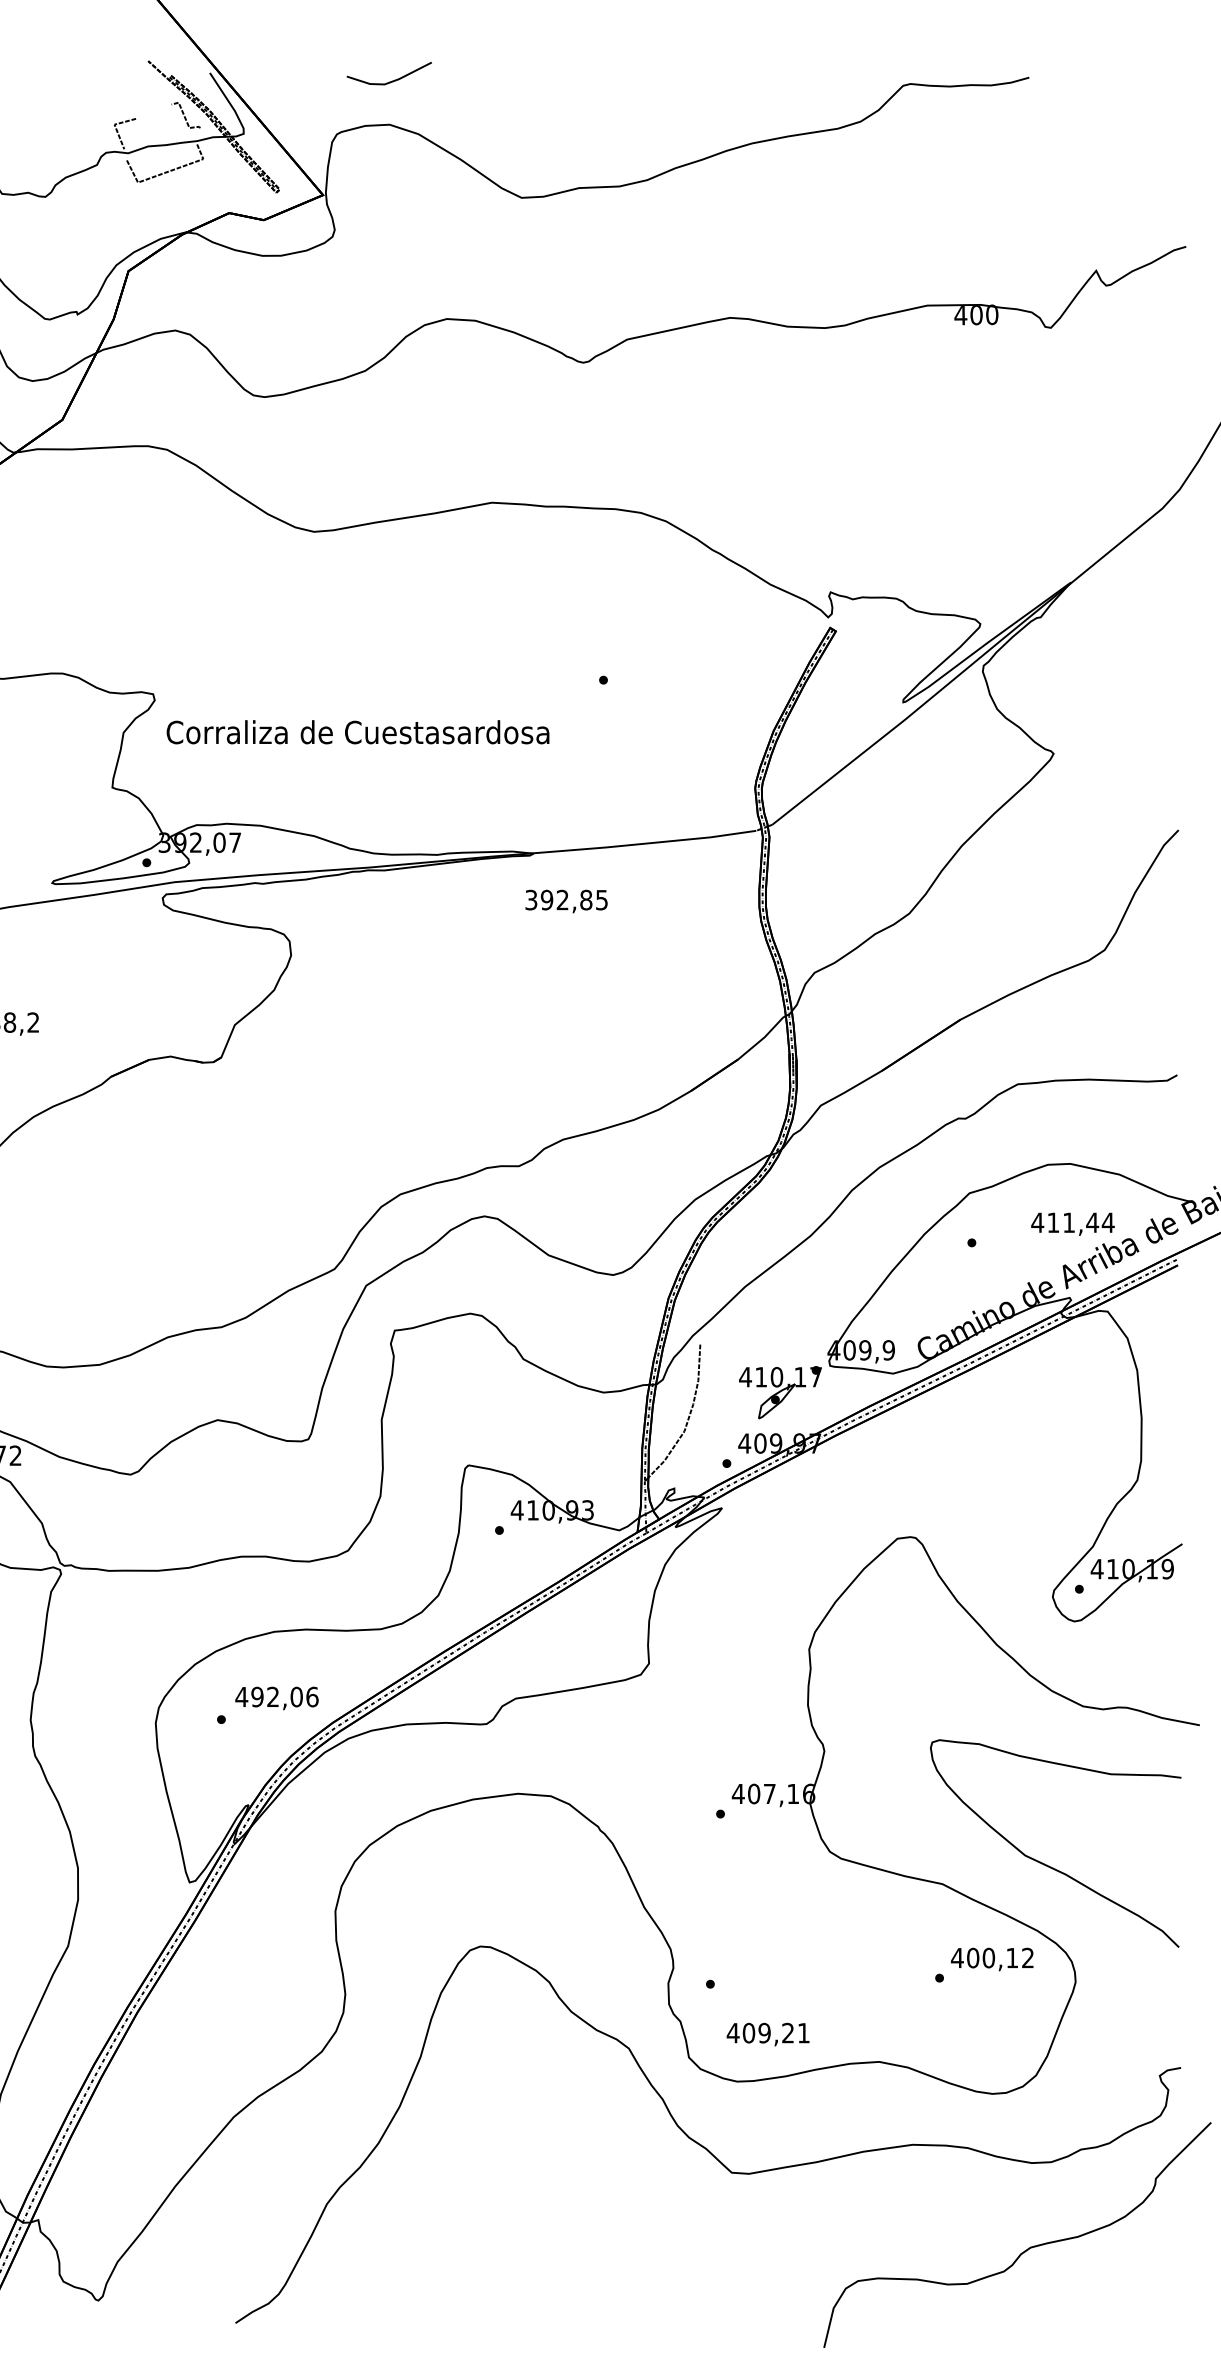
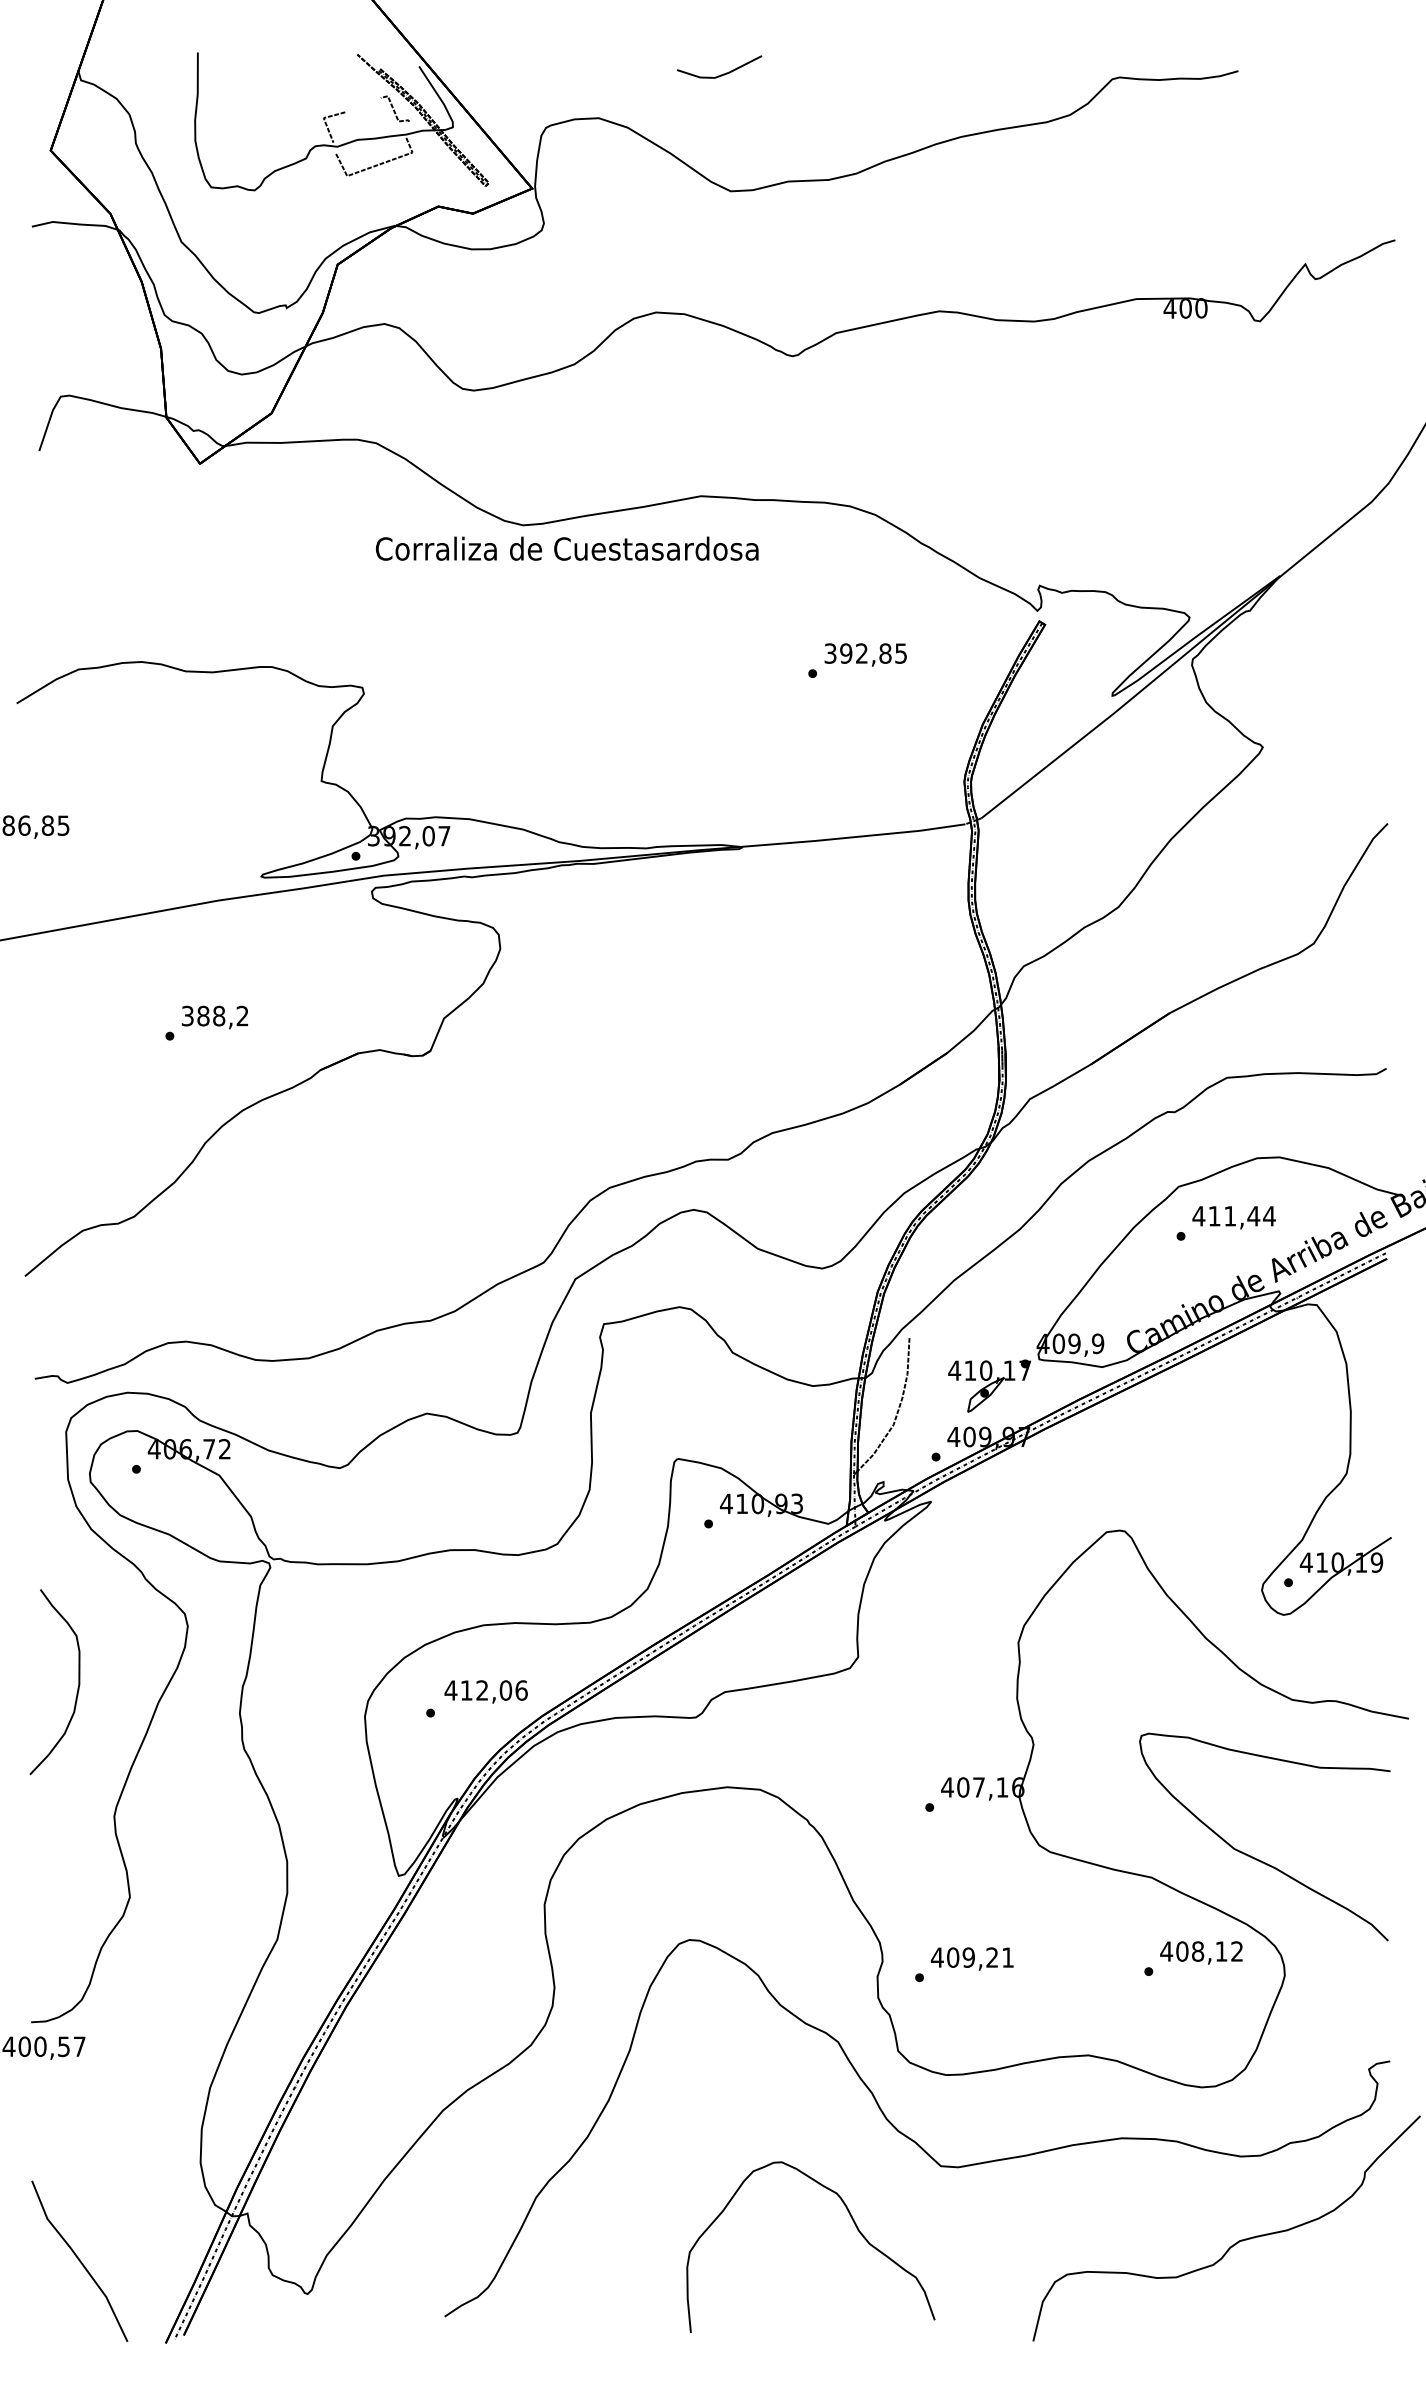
line: (393, 80) -> (723, 73), moved
text: (358, 732) -> (567, 548), moved
text: (566, 901) -> (865, 654), moved
text: (1072, 1224) -> (1233, 1217), moved
text: (257, 1697) -> (466, 1690), 492,06 -> 412,06
text: (988, 1958) -> (1197, 1951), 400,12 -> 408,12
text: (767, 2034) -> (971, 1958), moved
curve: (645, 2231) -> (854, 2224), added

